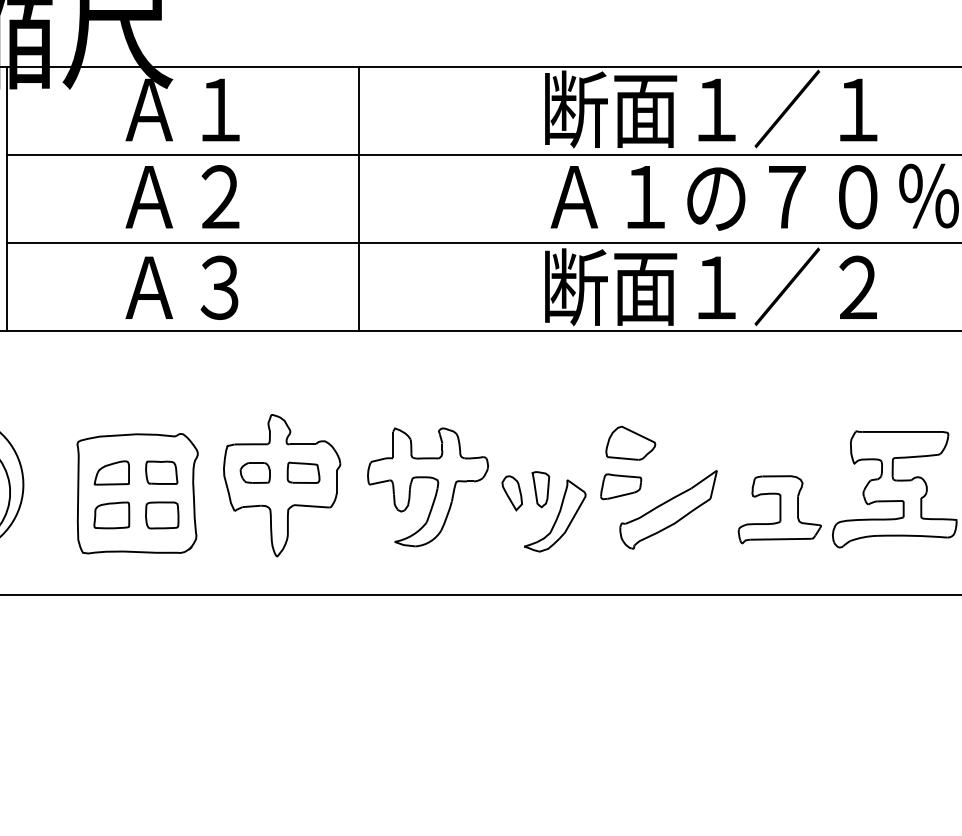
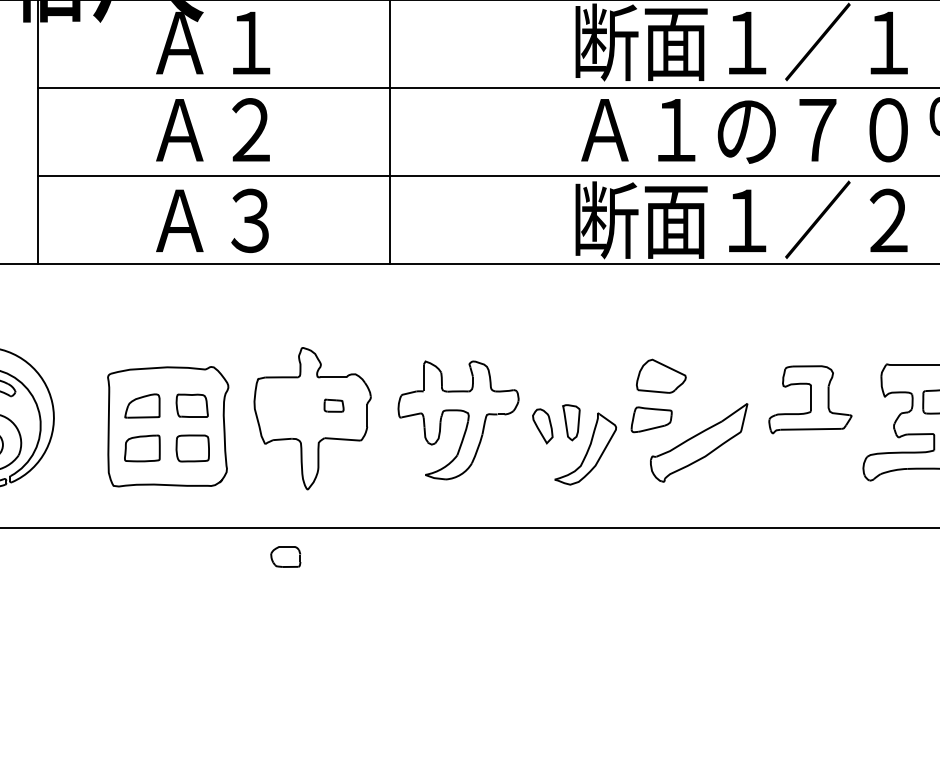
part: (254, 472) -> (285, 556), moved
part: (303, 472) -> (334, 405), size x0.6
part: (779, 509) -> (810, 399), moved

